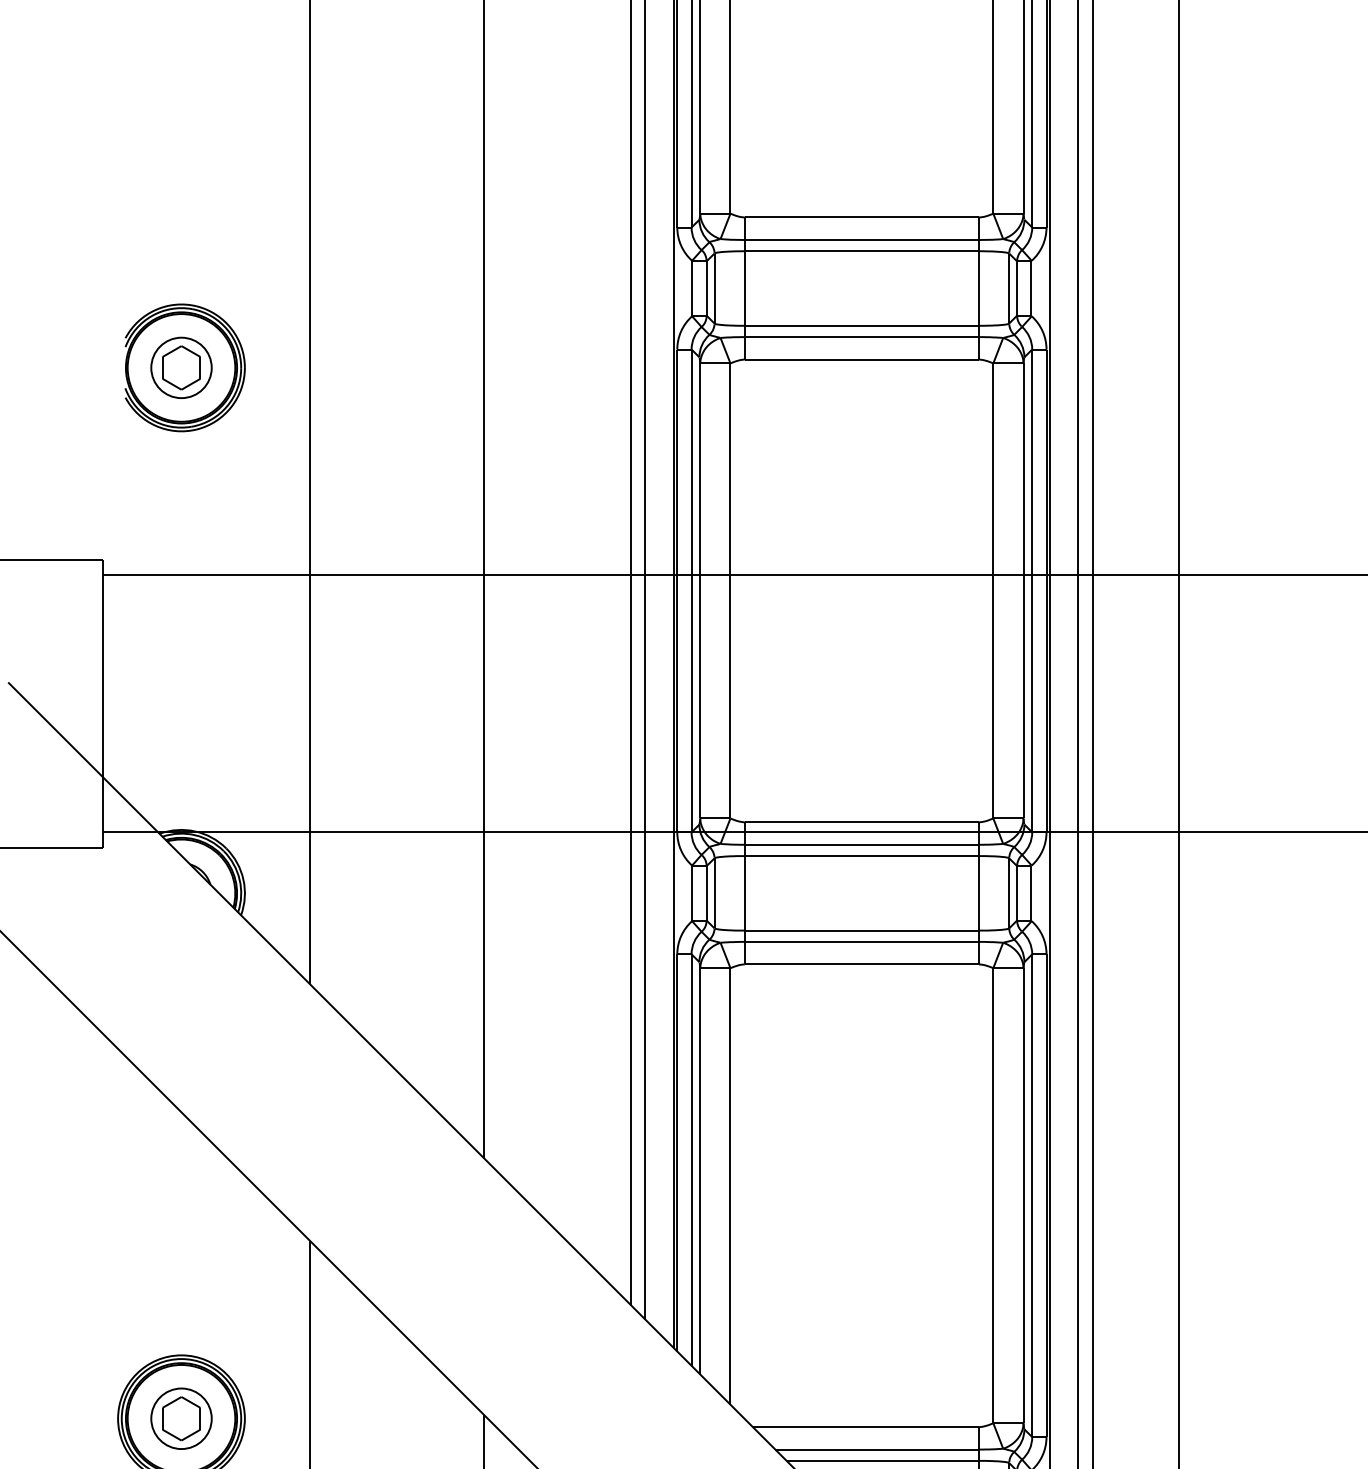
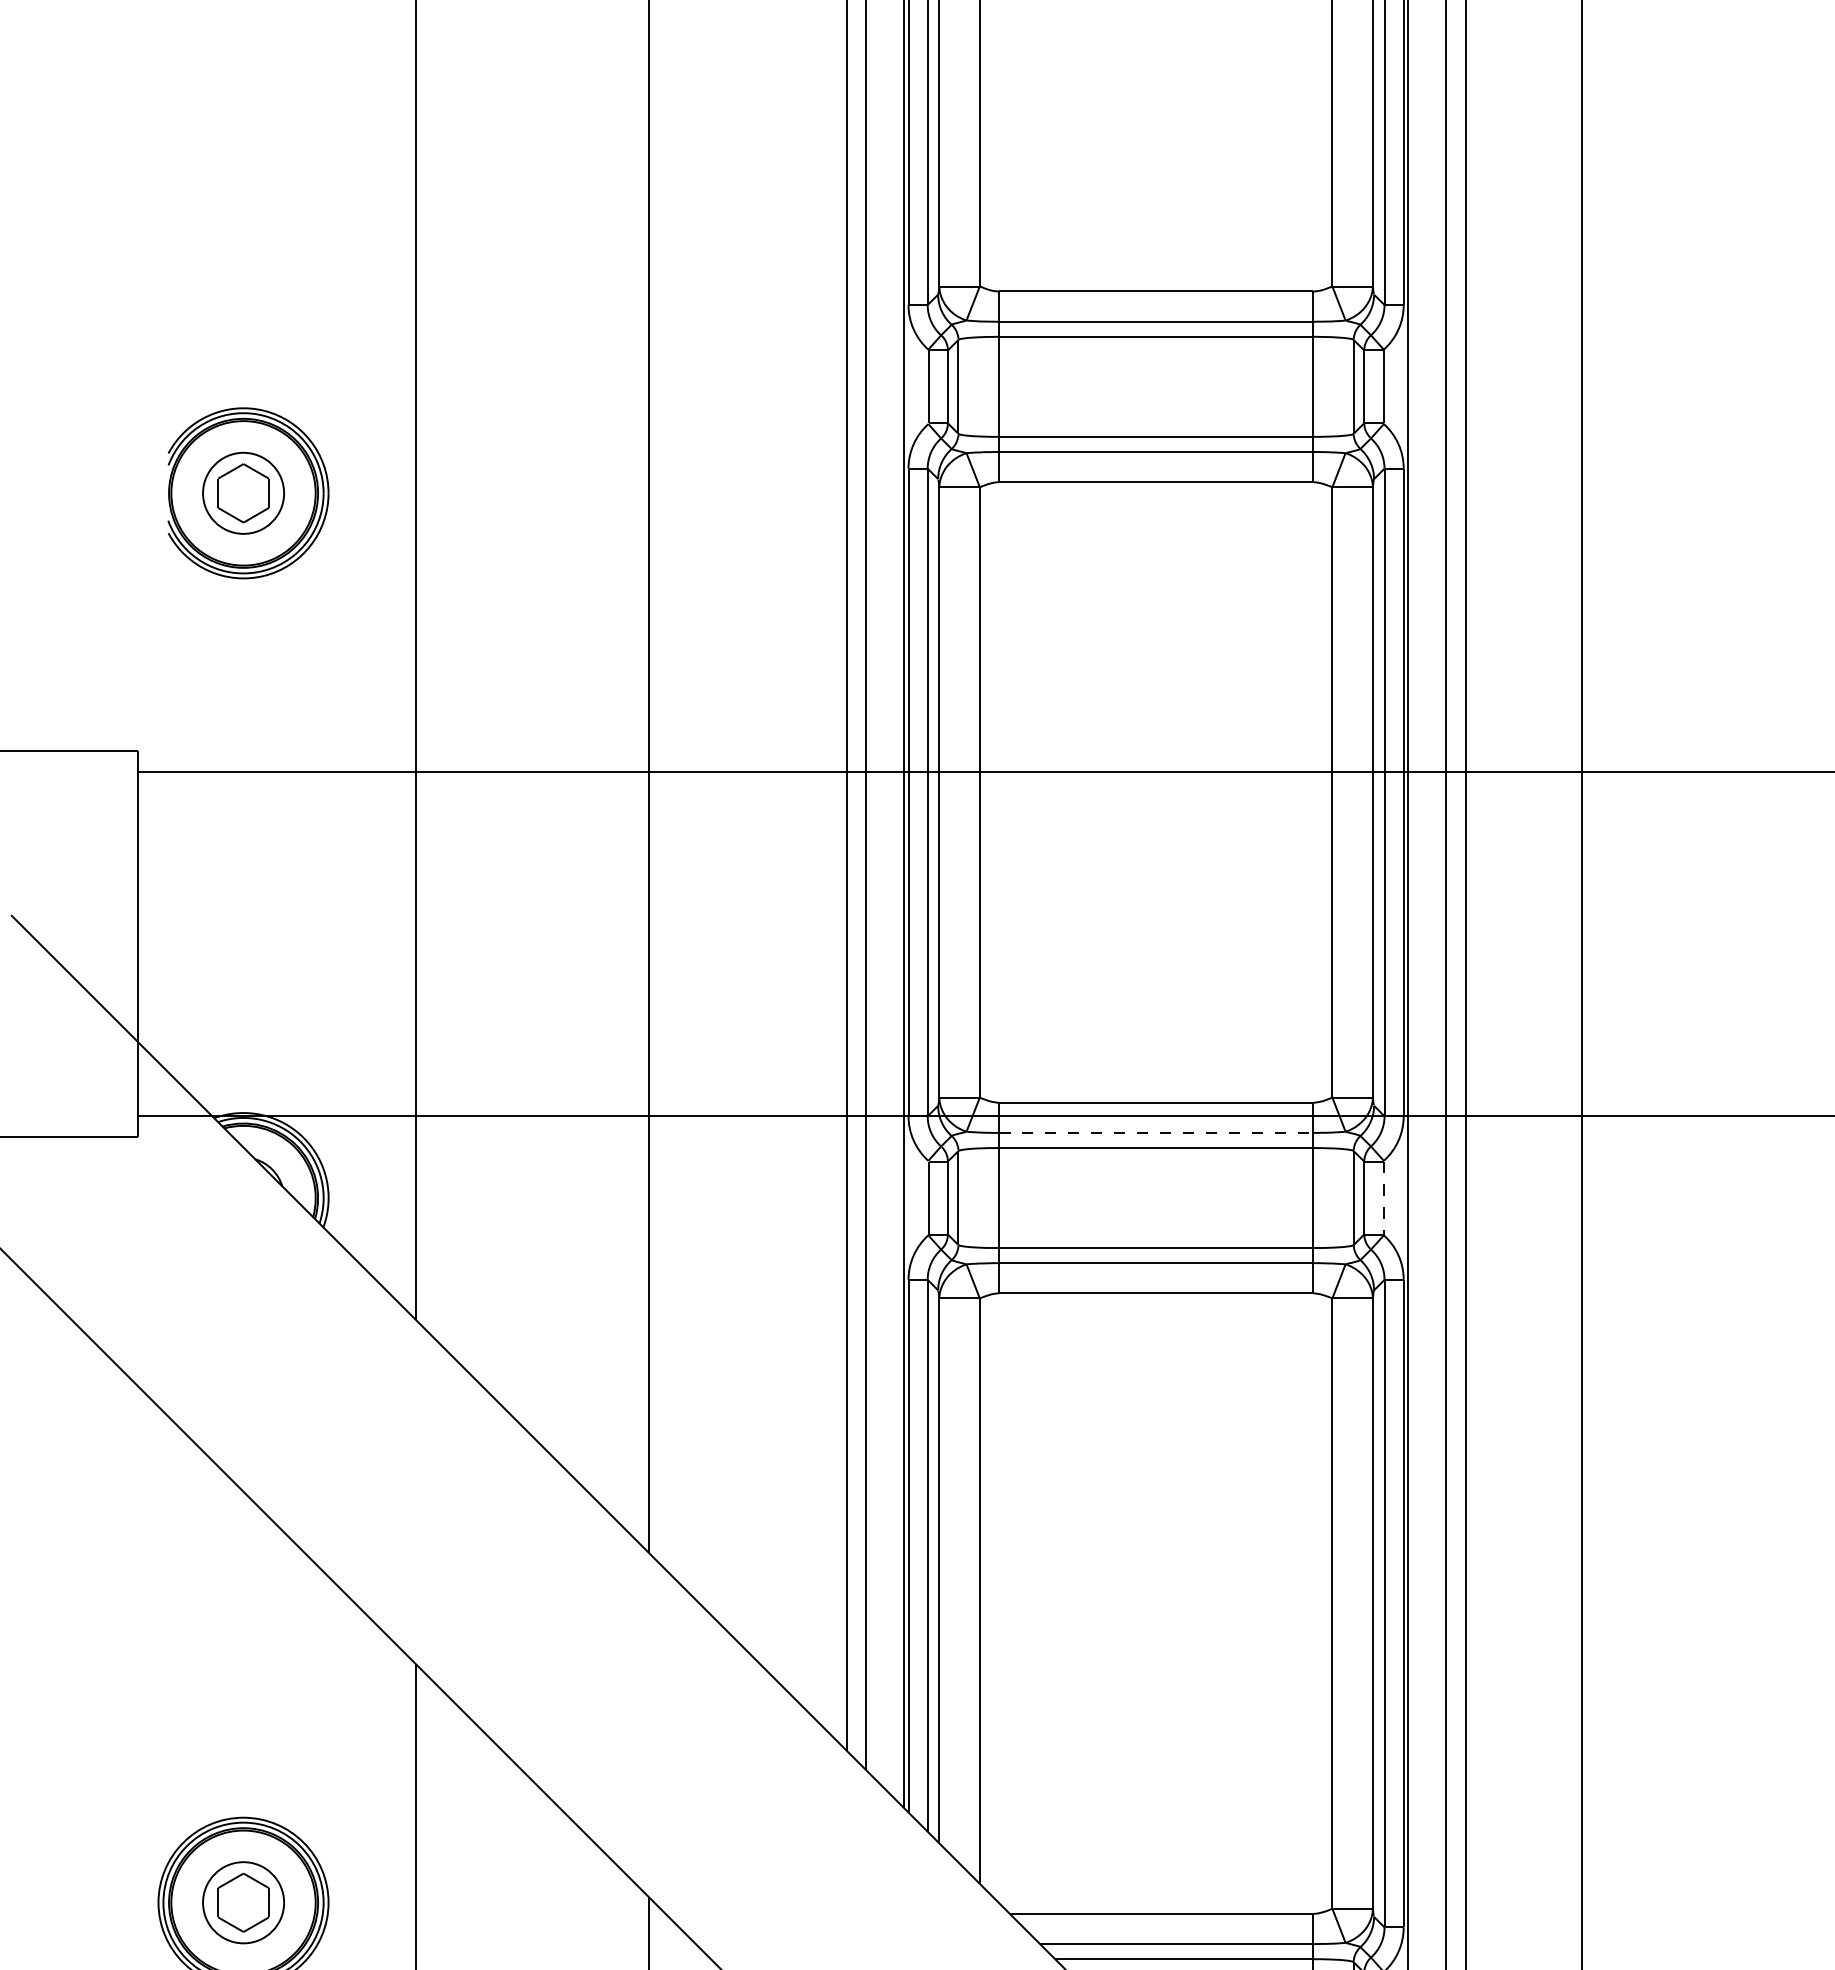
line: (862, 844) -> (1156, 1132), solid -> dashed
line: (1031, 893) -> (1383, 1198), solid -> dashed

